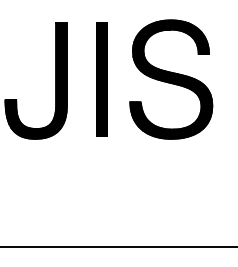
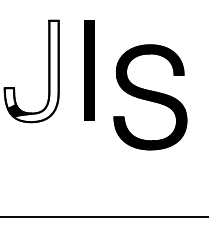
part: (171, 79) -> (150, 97), moved
fill: (40, 80) -> (35, 70), removed
fill: (11, 111) -> (9, 98), removed

